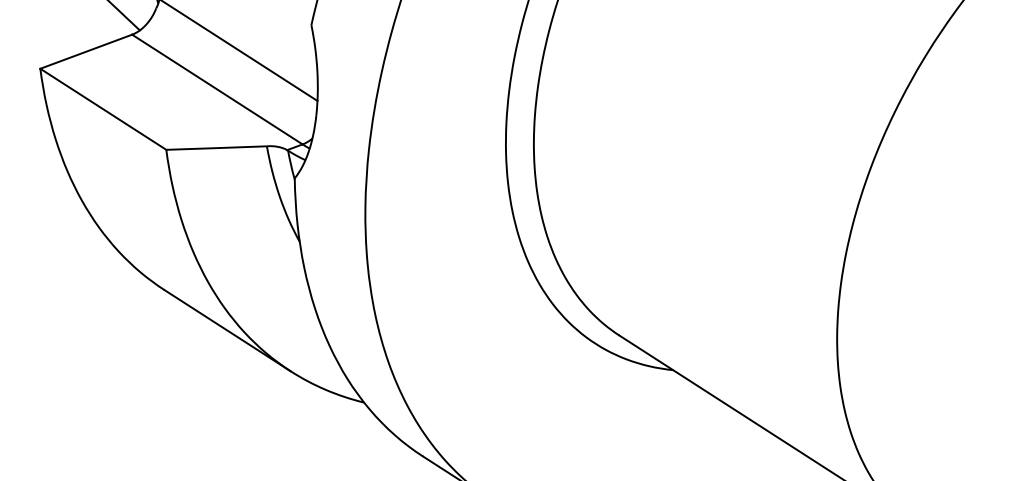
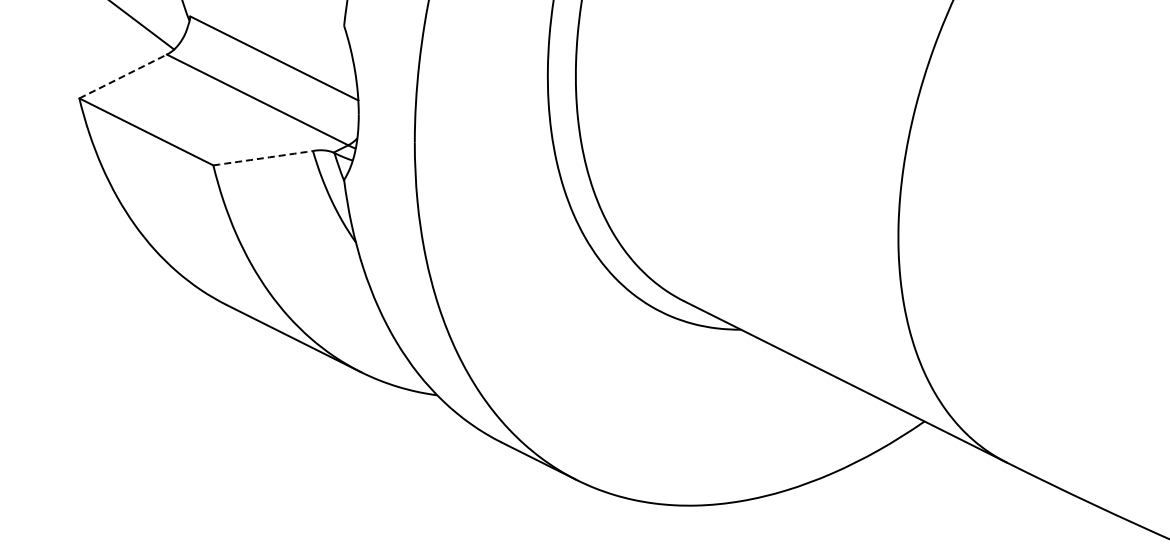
line: (86, 51) -> (123, 76), solid -> dashed
arc: (216, 148) -> (263, 158), solid -> dashed

